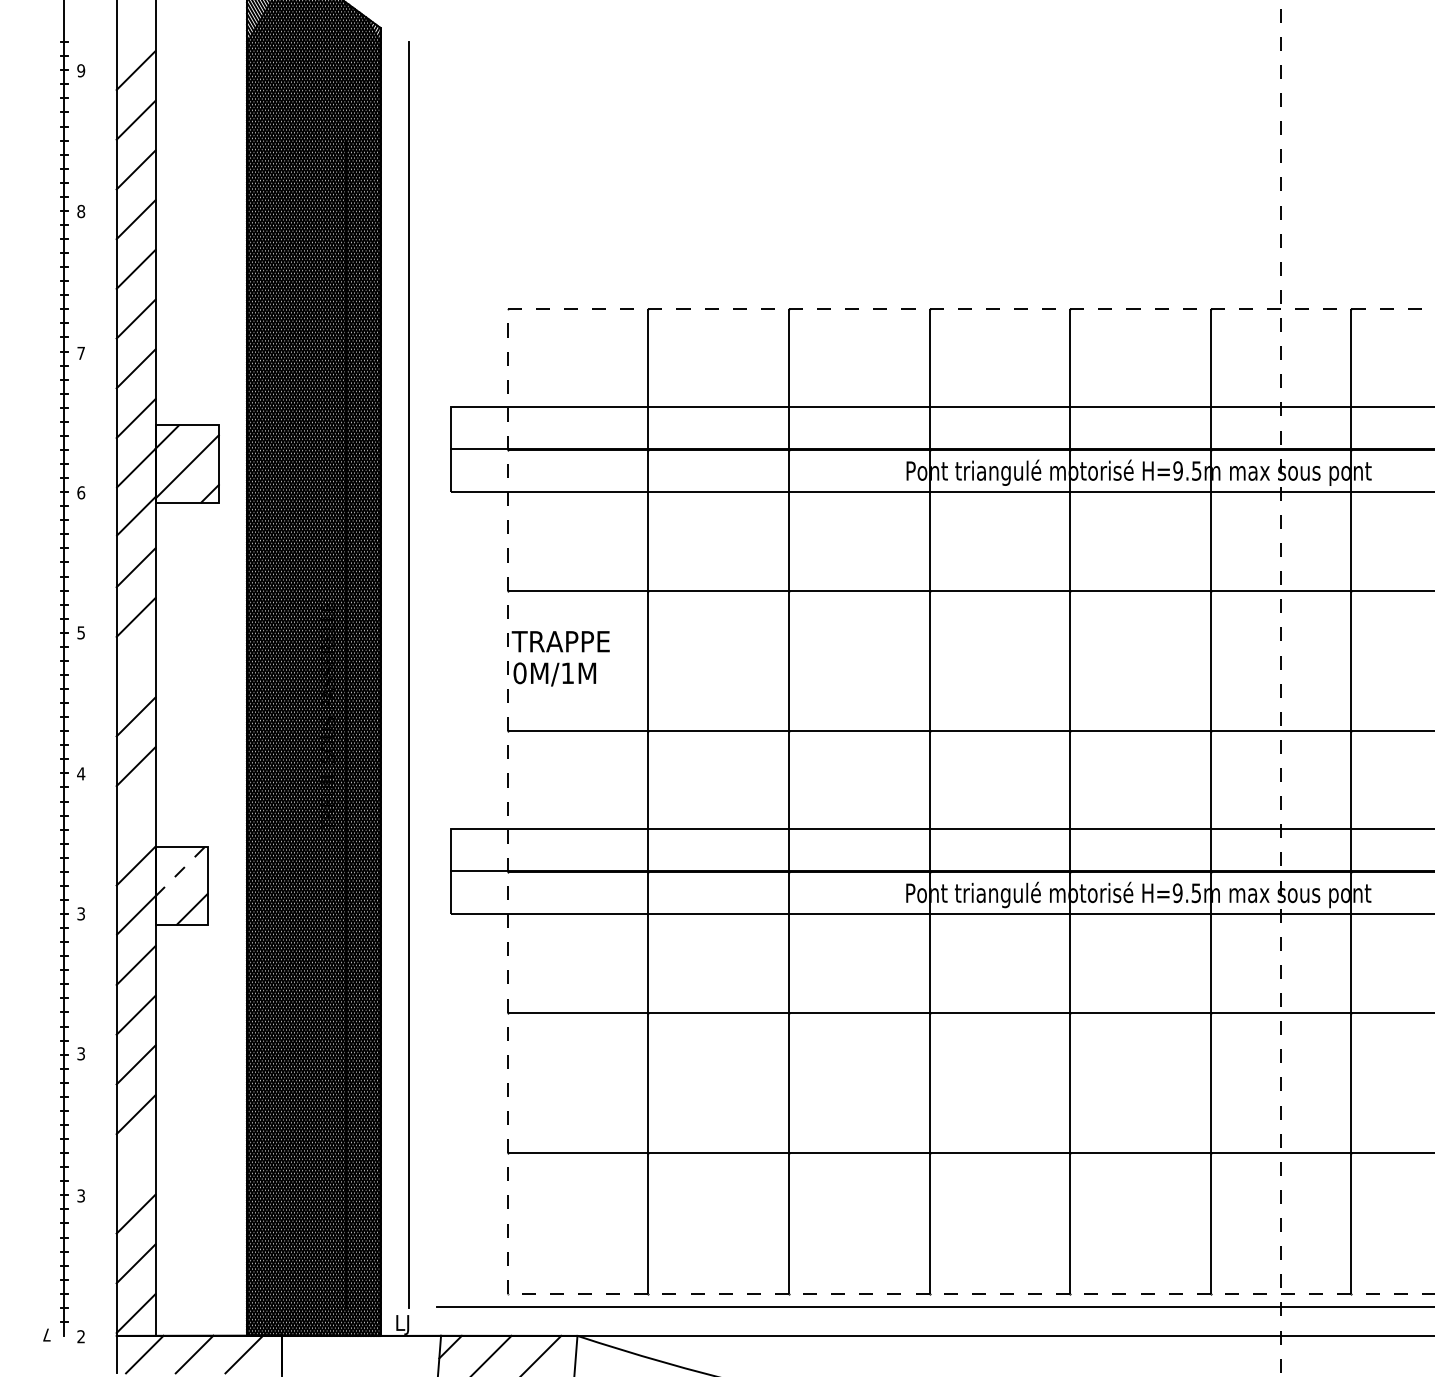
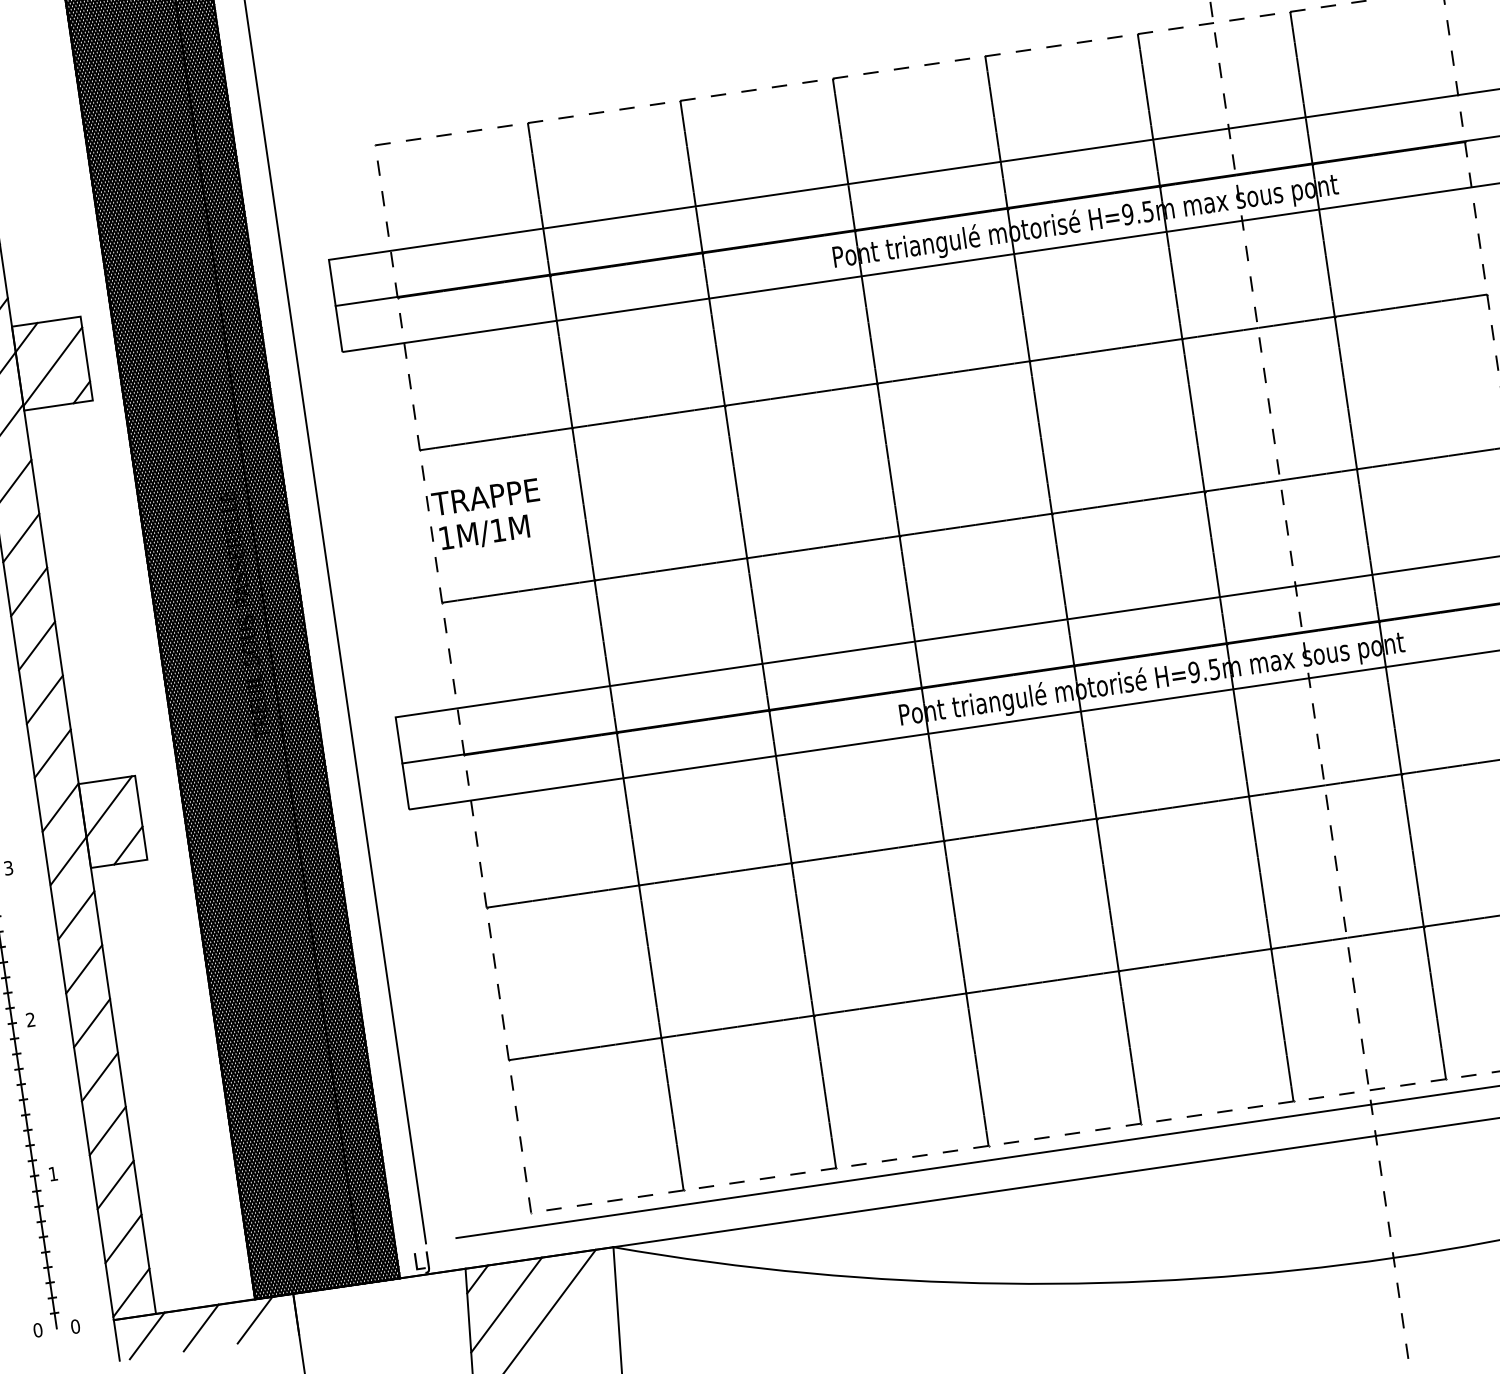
line: (135, 666) -> (28, 591), added
text: (519, 673) -> (445, 538), 0M/1M -> 1M/1M
line: (135, 815) -> (51, 752), added
line: (180, 871) -> (109, 806), dashed -> solid
text: (80, 1053) -> (29, 1019), 3 -> 2
line: (135, 1163) -> (106, 1130), added
text: (80, 1195) -> (52, 1173), 3 -> 1
text: (46, 1334) -> (37, 1329), 7 -> 0
text: (81, 1336) -> (75, 1326), 2 -> 0

